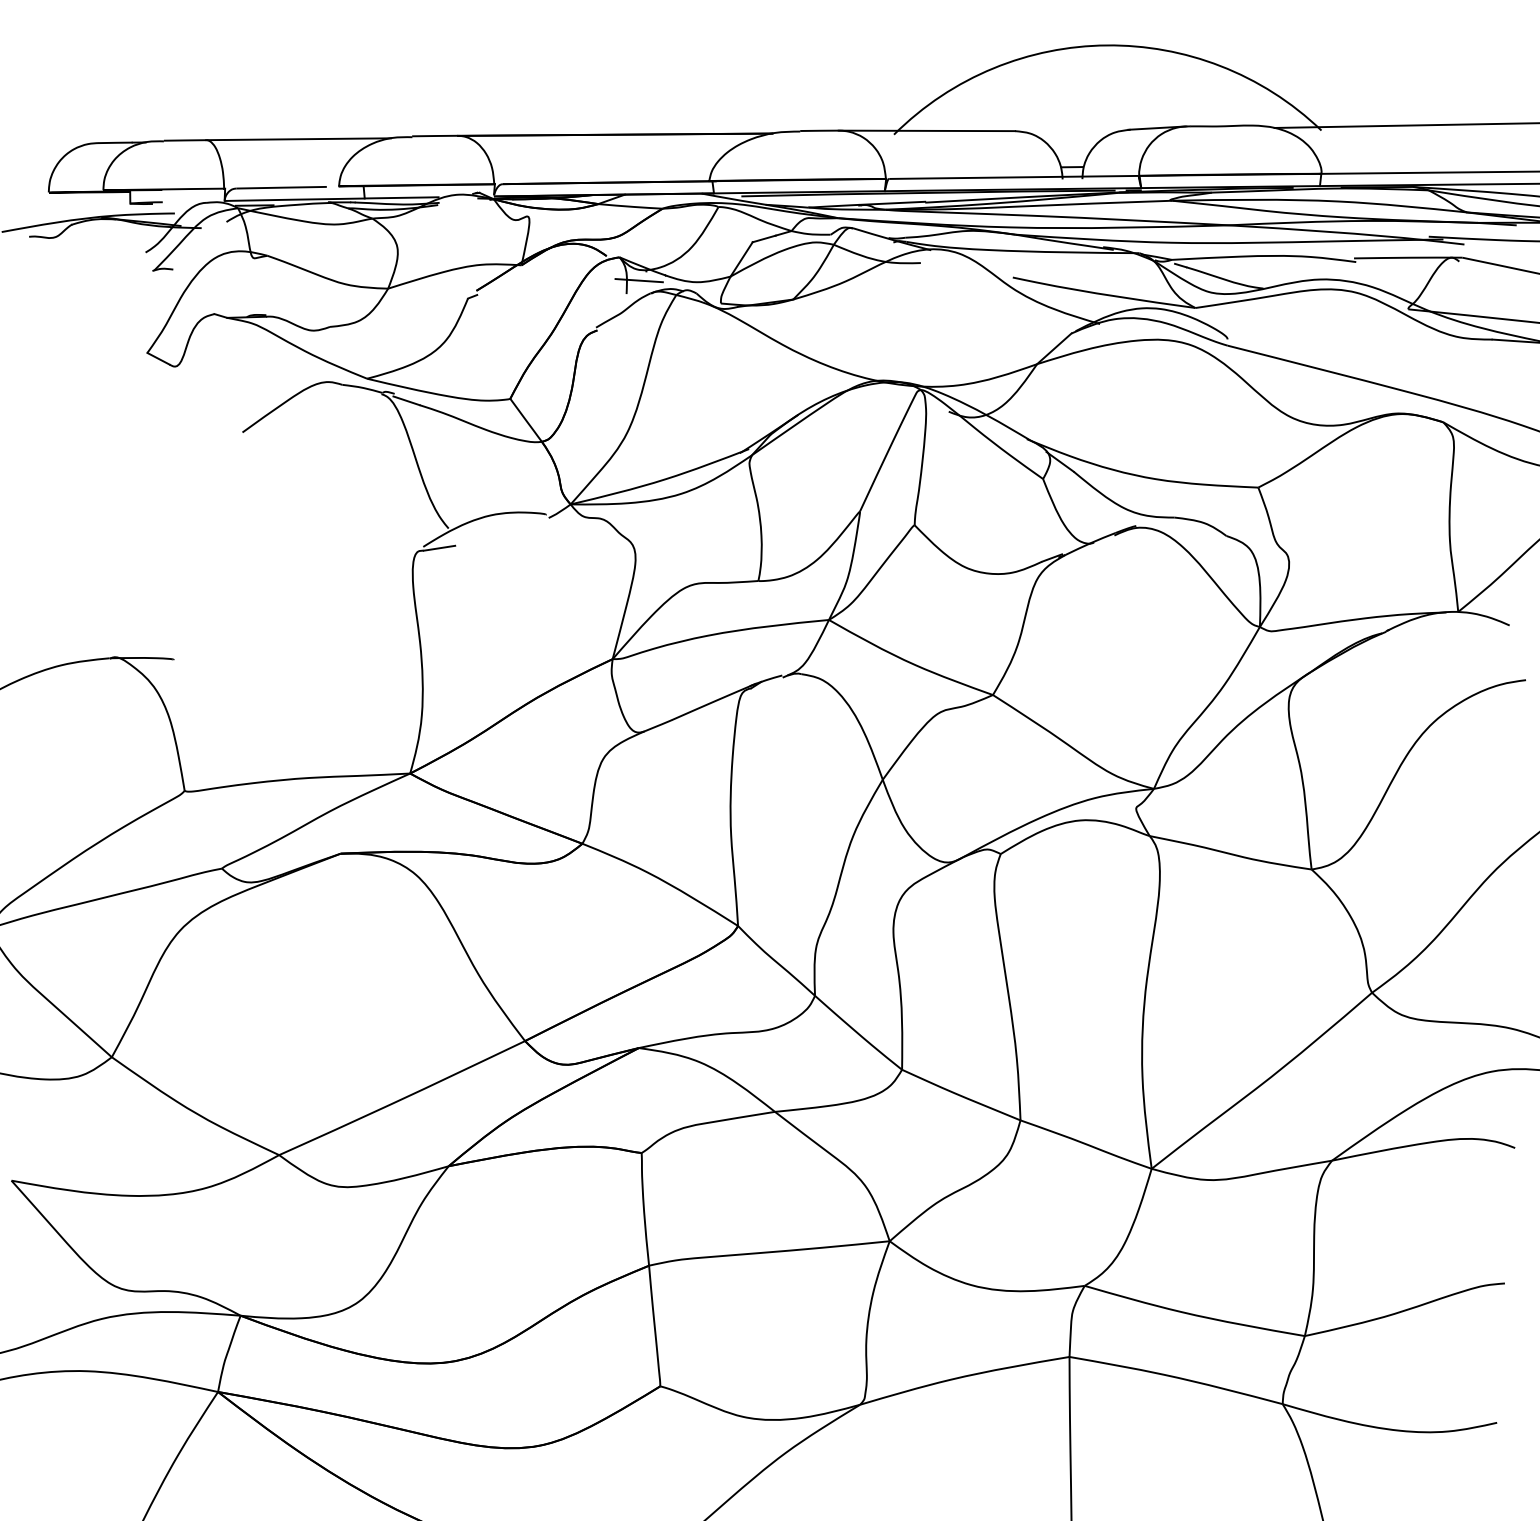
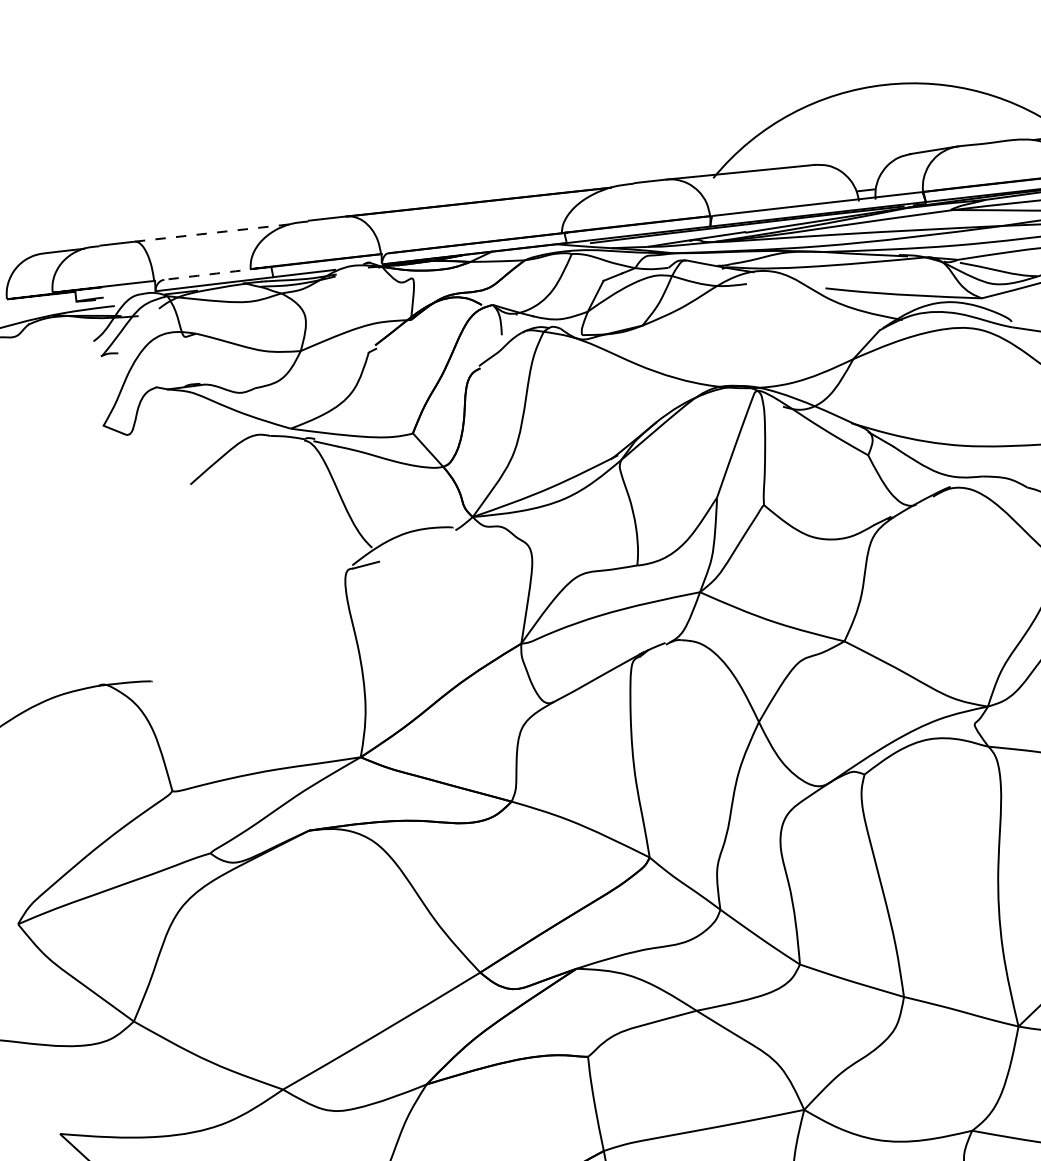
line: (299, 139) -> (213, 233), solid -> dashed
arc: (281, 187) -> (202, 275), solid -> dashed
line: (638, 280) -> (510, 322), removed

